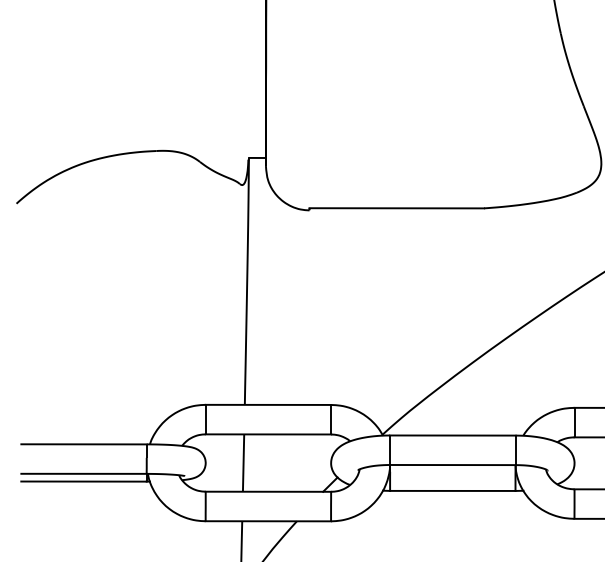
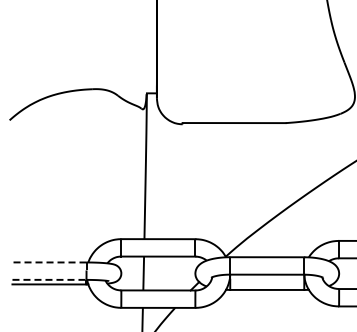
line: (84, 444) -> (49, 262), solid -> dashed
line: (84, 473) -> (49, 279), solid -> dashed

